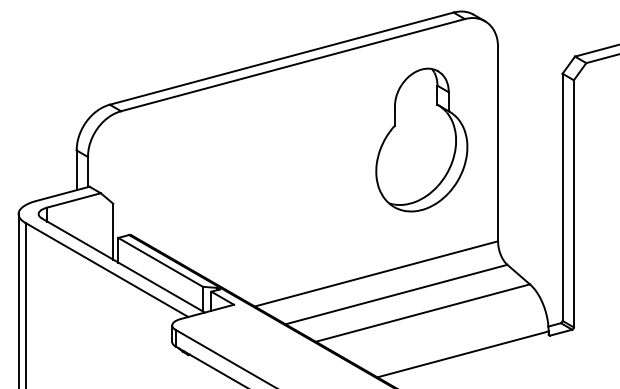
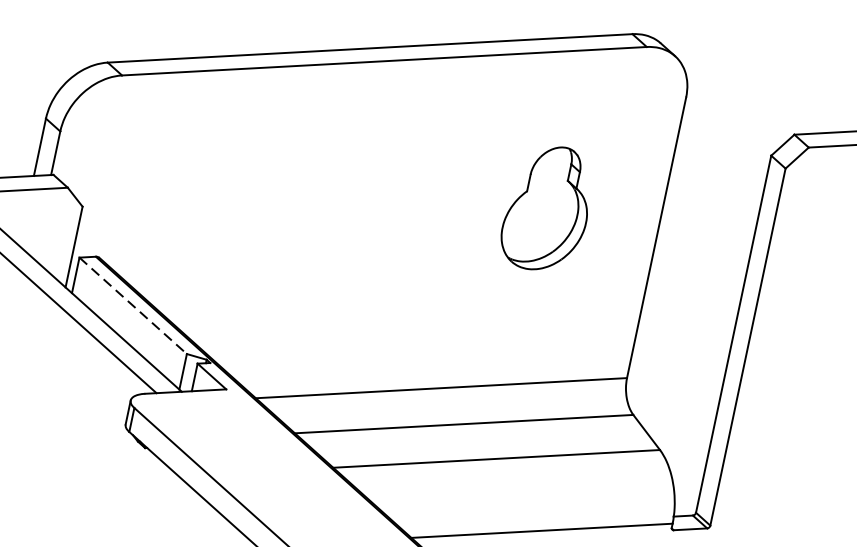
part: (421, 139) -> (547, 207), size x0.6
line: (160, 262) -> (132, 305), solid -> dashed

